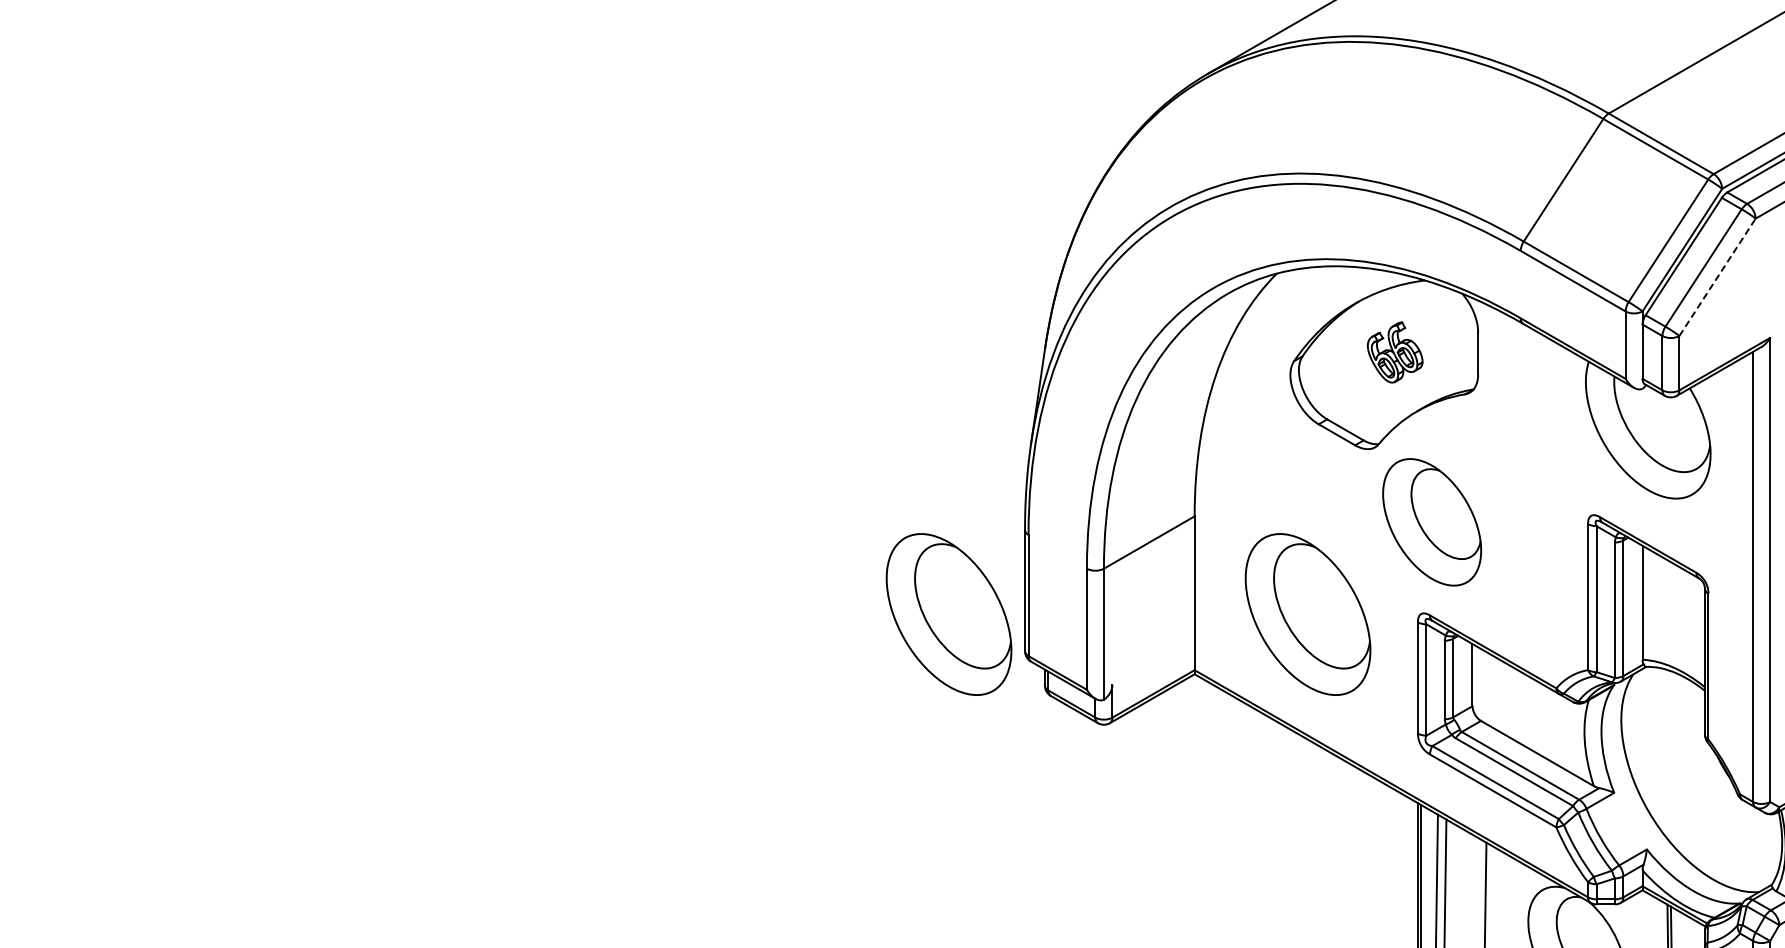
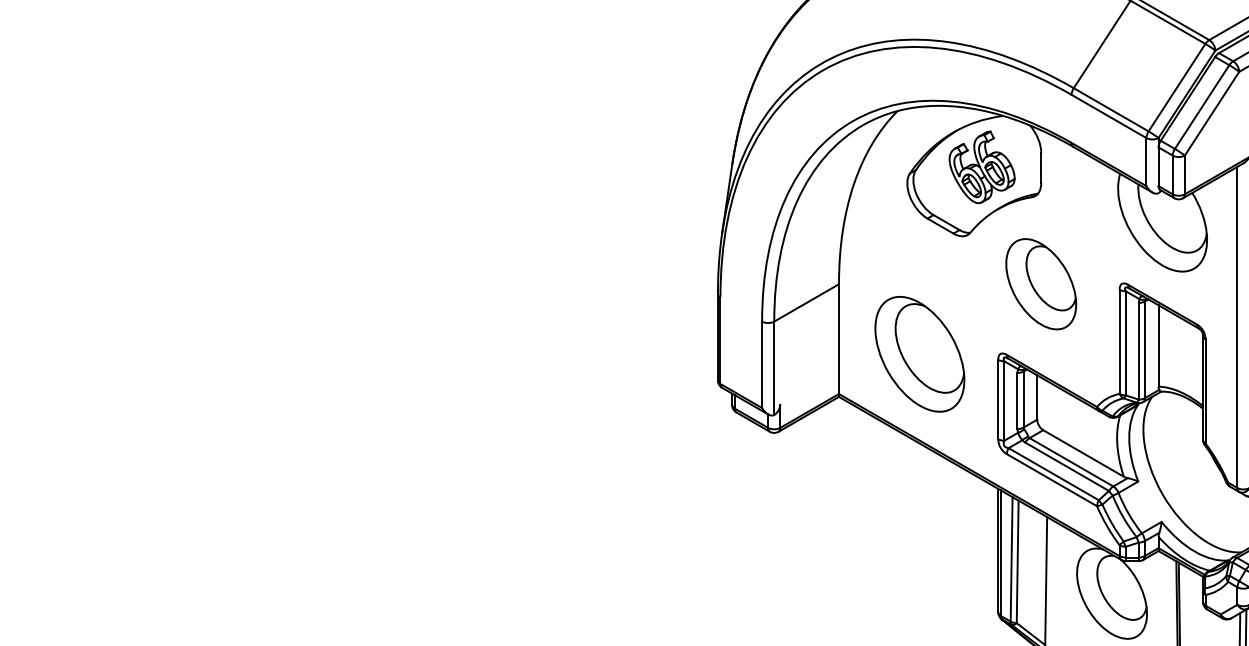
line: (1717, 277) -> (1212, 113), dashed -> solid
part: (1394, 352) -> (981, 167), size x1.67
part: (1431, 522) -> (1040, 284), moved
part: (948, 614) -> (663, 354), removed

